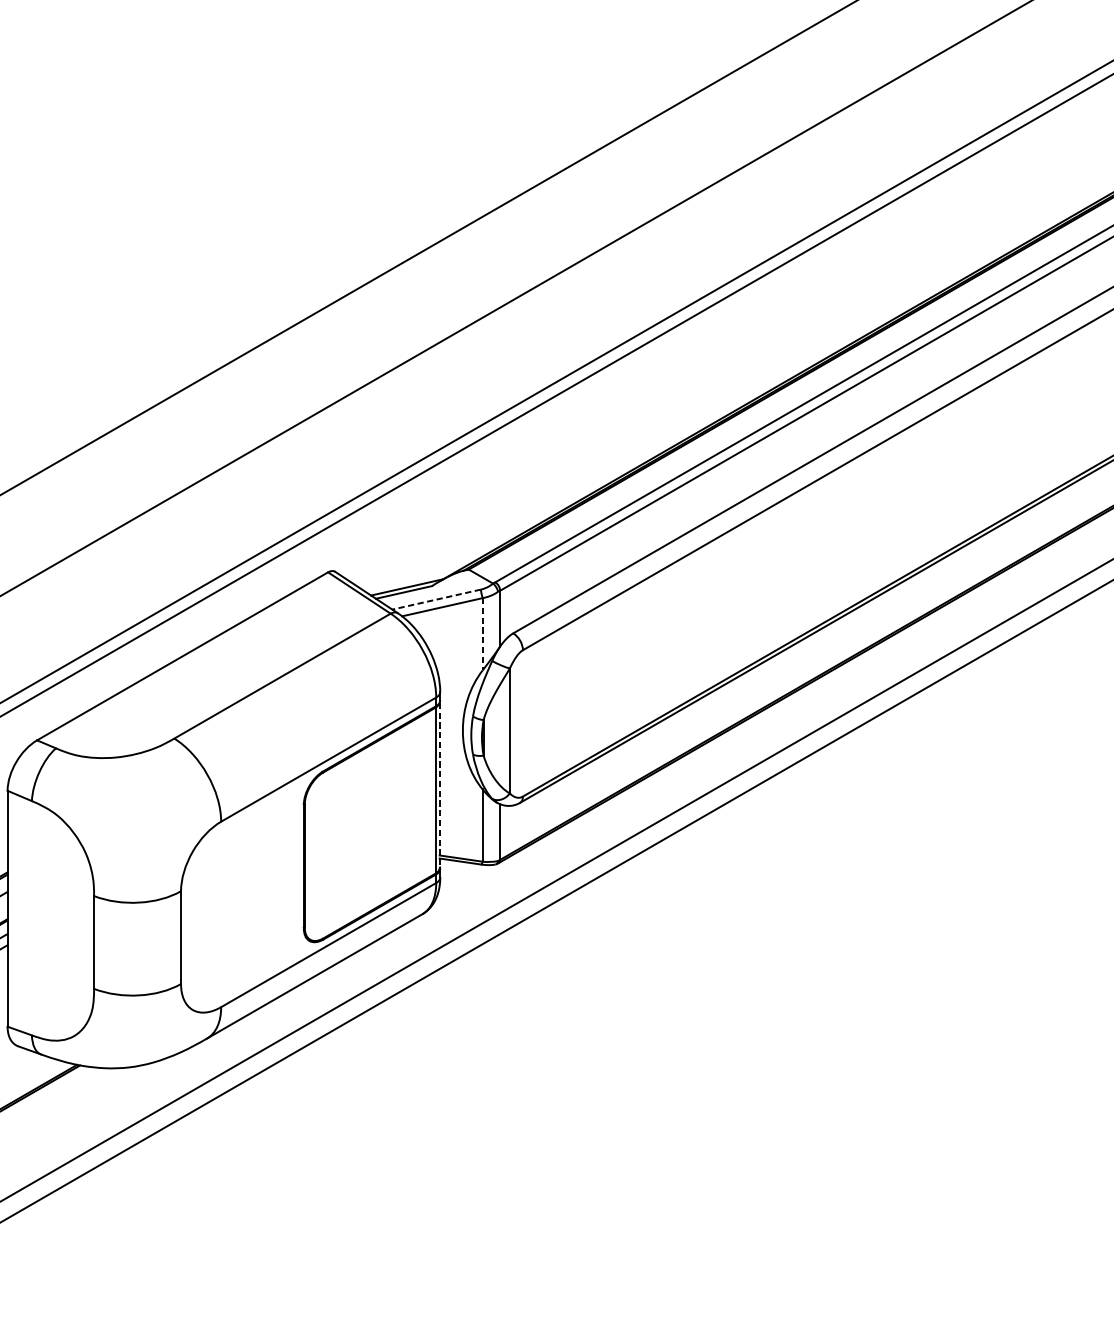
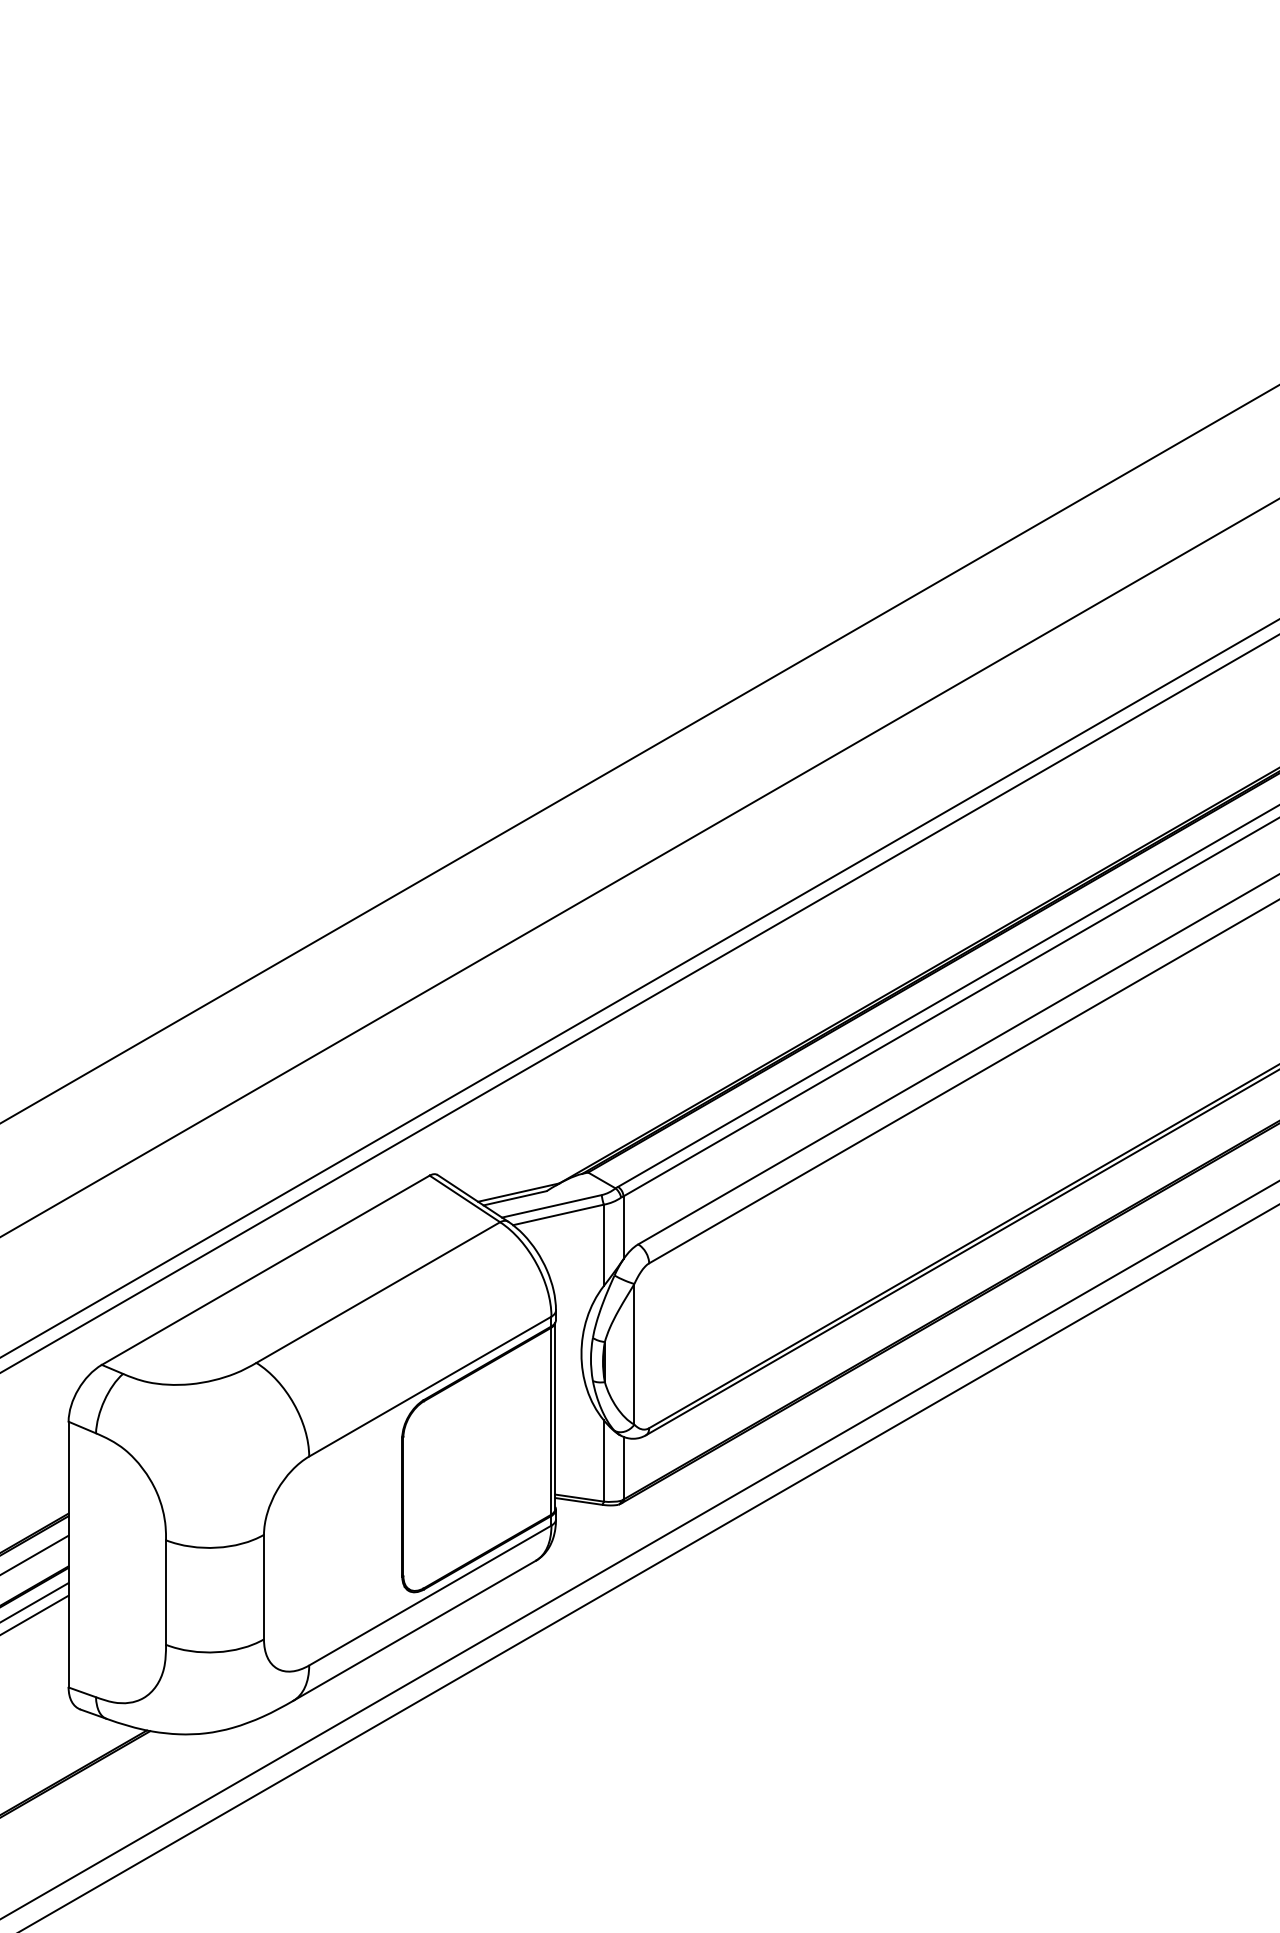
line: (436, 599) -> (551, 1206), dashed -> solid
line: (482, 634) -> (603, 1245), dashed -> solid
line: (439, 786) -> (555, 1416), dashed -> solid

